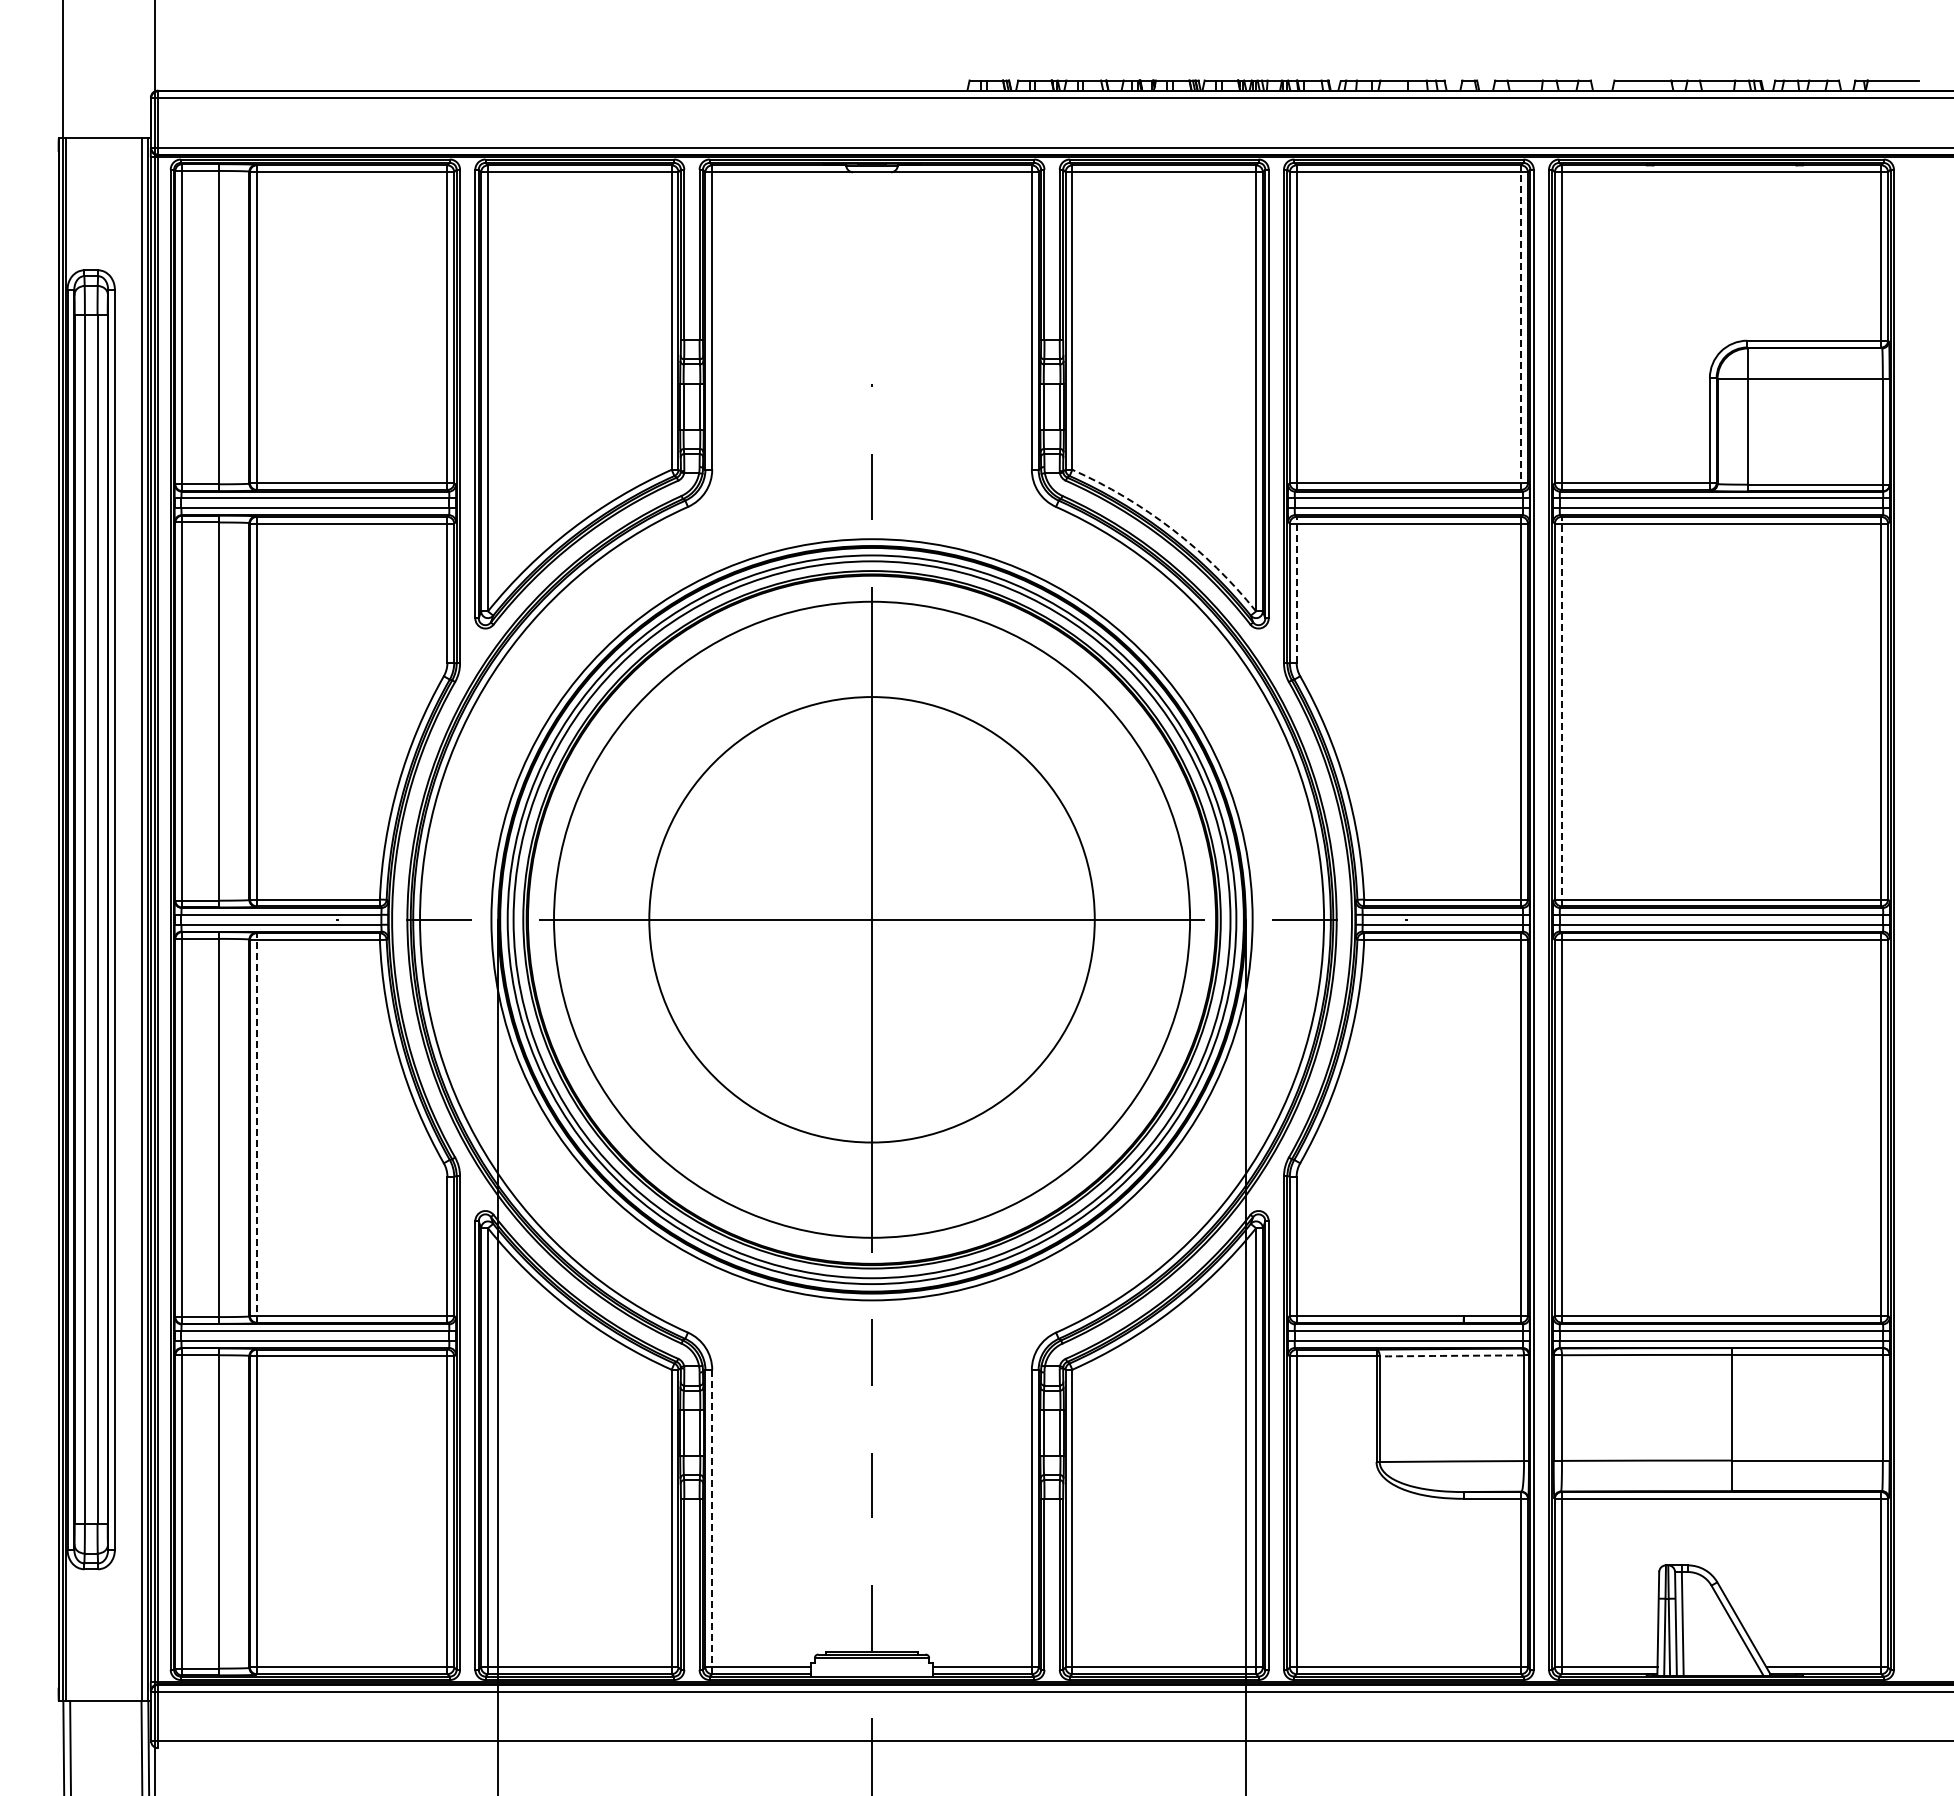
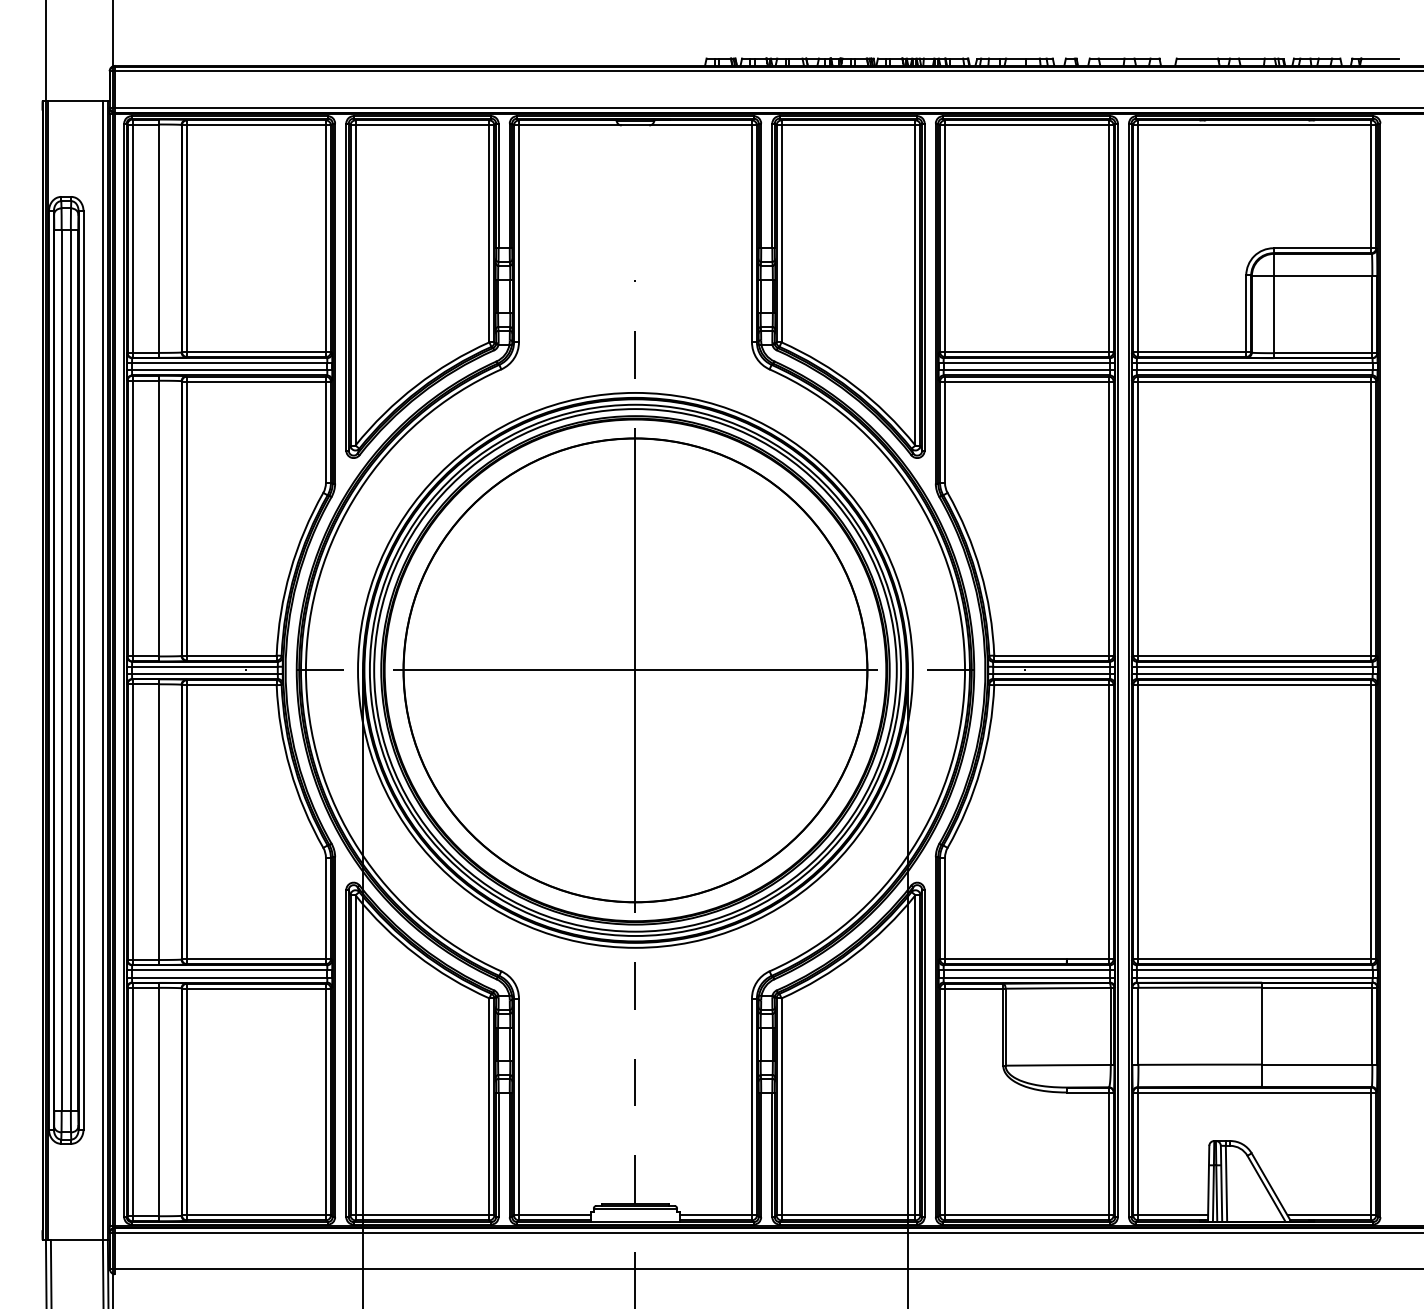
line: (1521, 327) -> (1108, 238), dashed -> solid
arc: (1172, 529) -> (854, 385), dashed -> solid
line: (1296, 589) -> (944, 429), dashed -> solid
line: (1561, 711) -> (1138, 518), dashed -> solid
circle: (871, 919) -> (635, 670), size x1.43
line: (256, 1127) -> (186, 821), dashed -> solid
arc: (1451, 1355) -> (1057, 988), dashed -> solid
line: (712, 1521) -> (519, 1109), dashed -> solid

